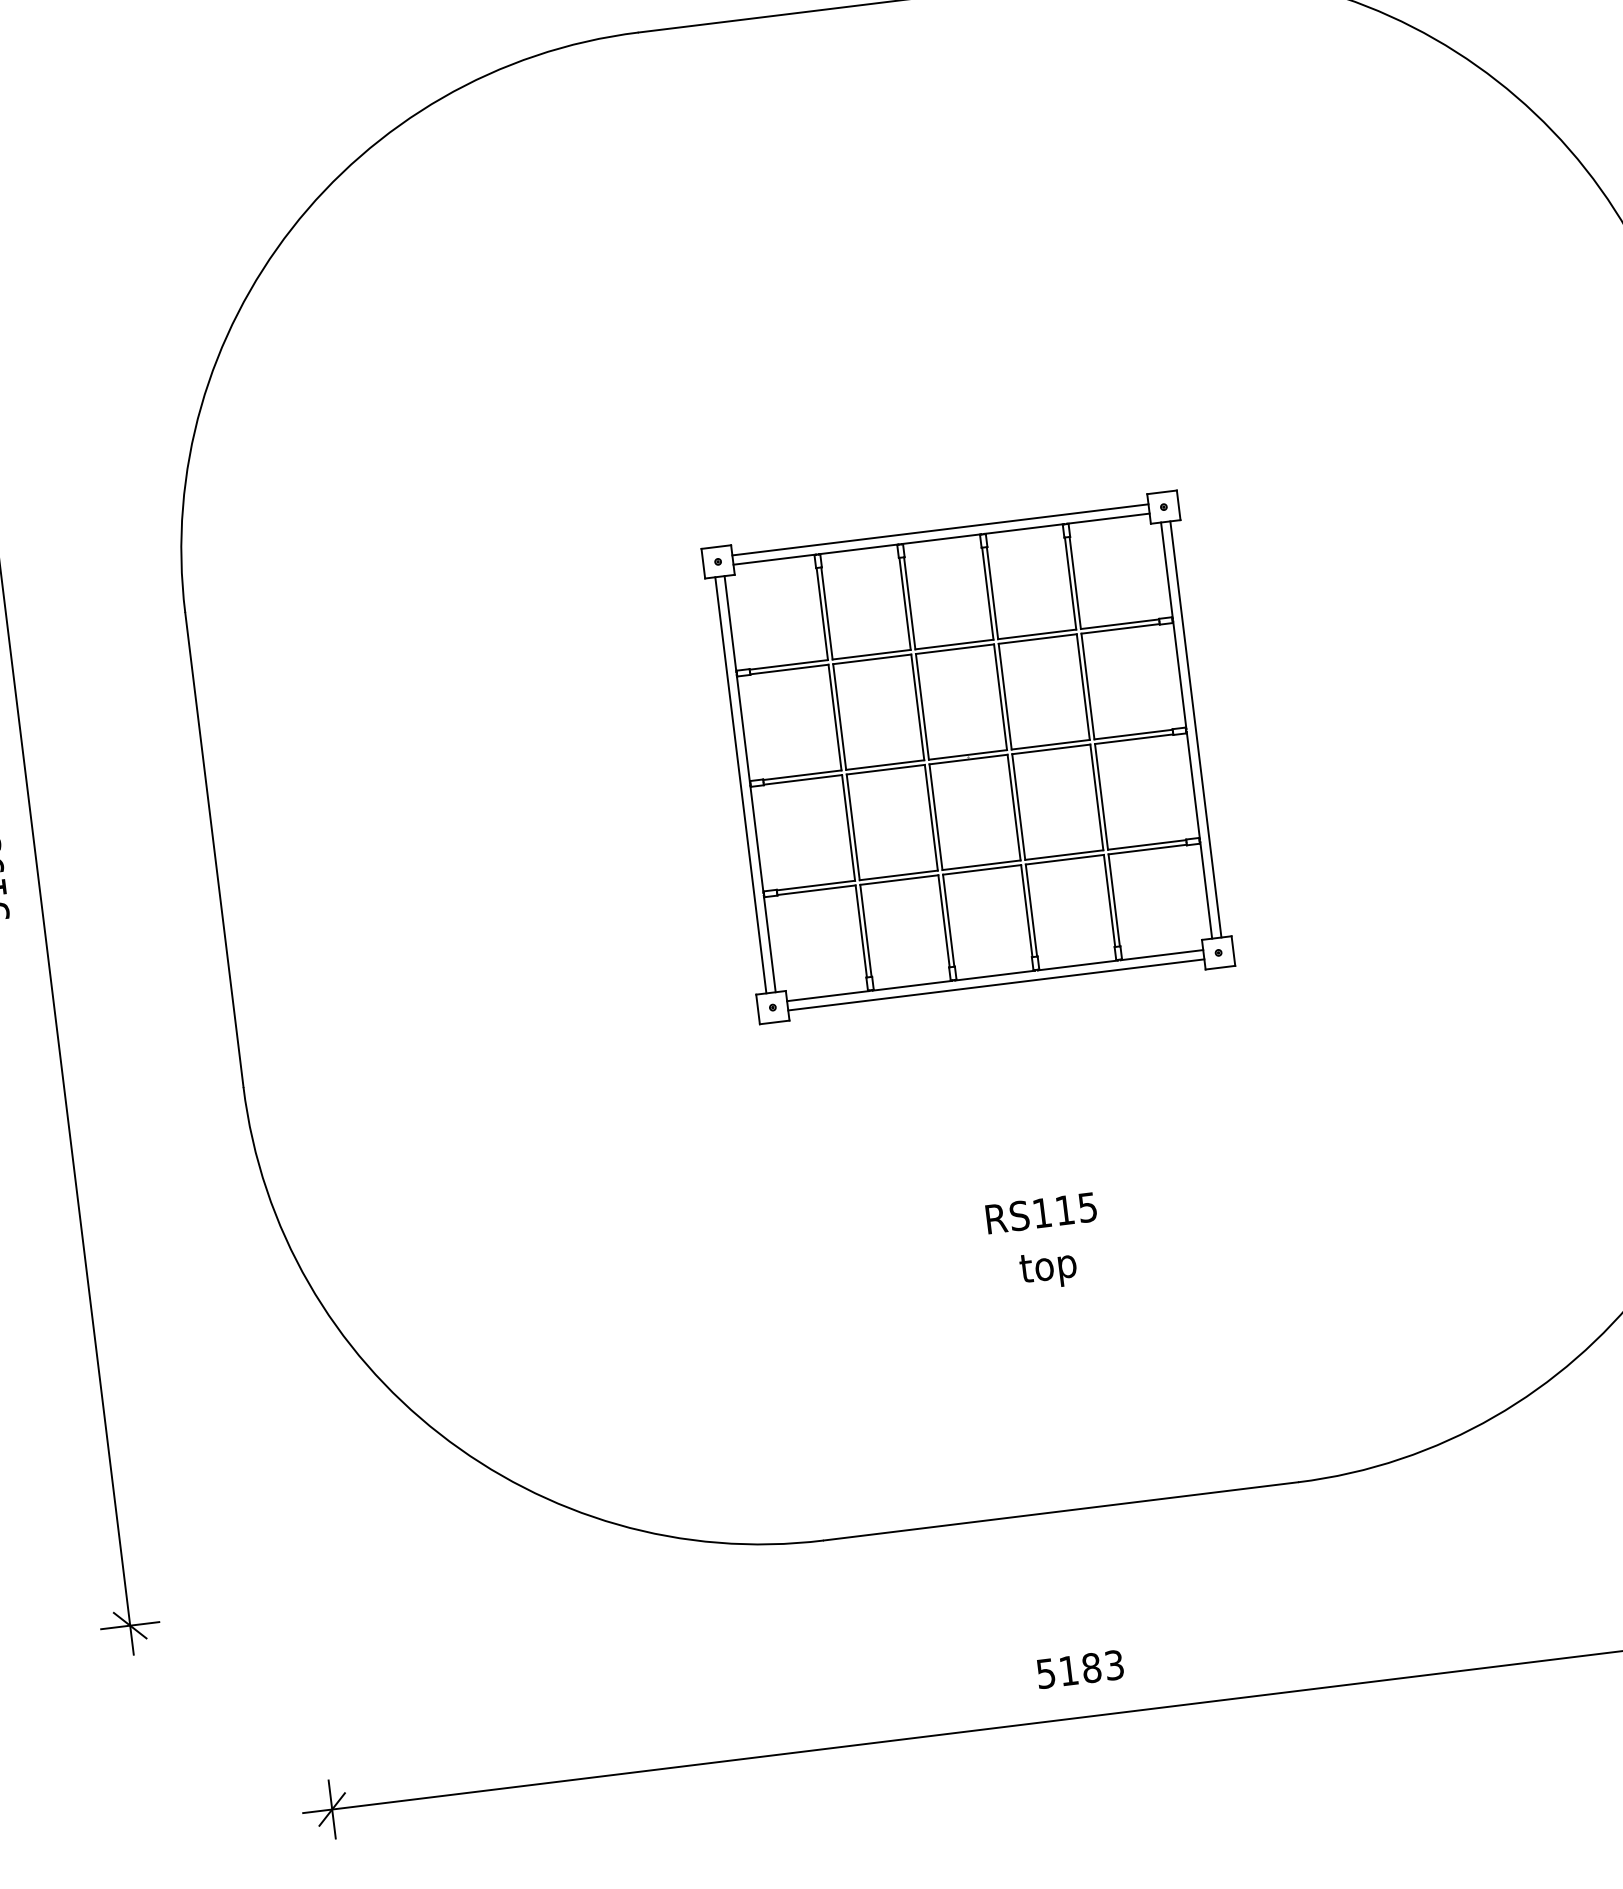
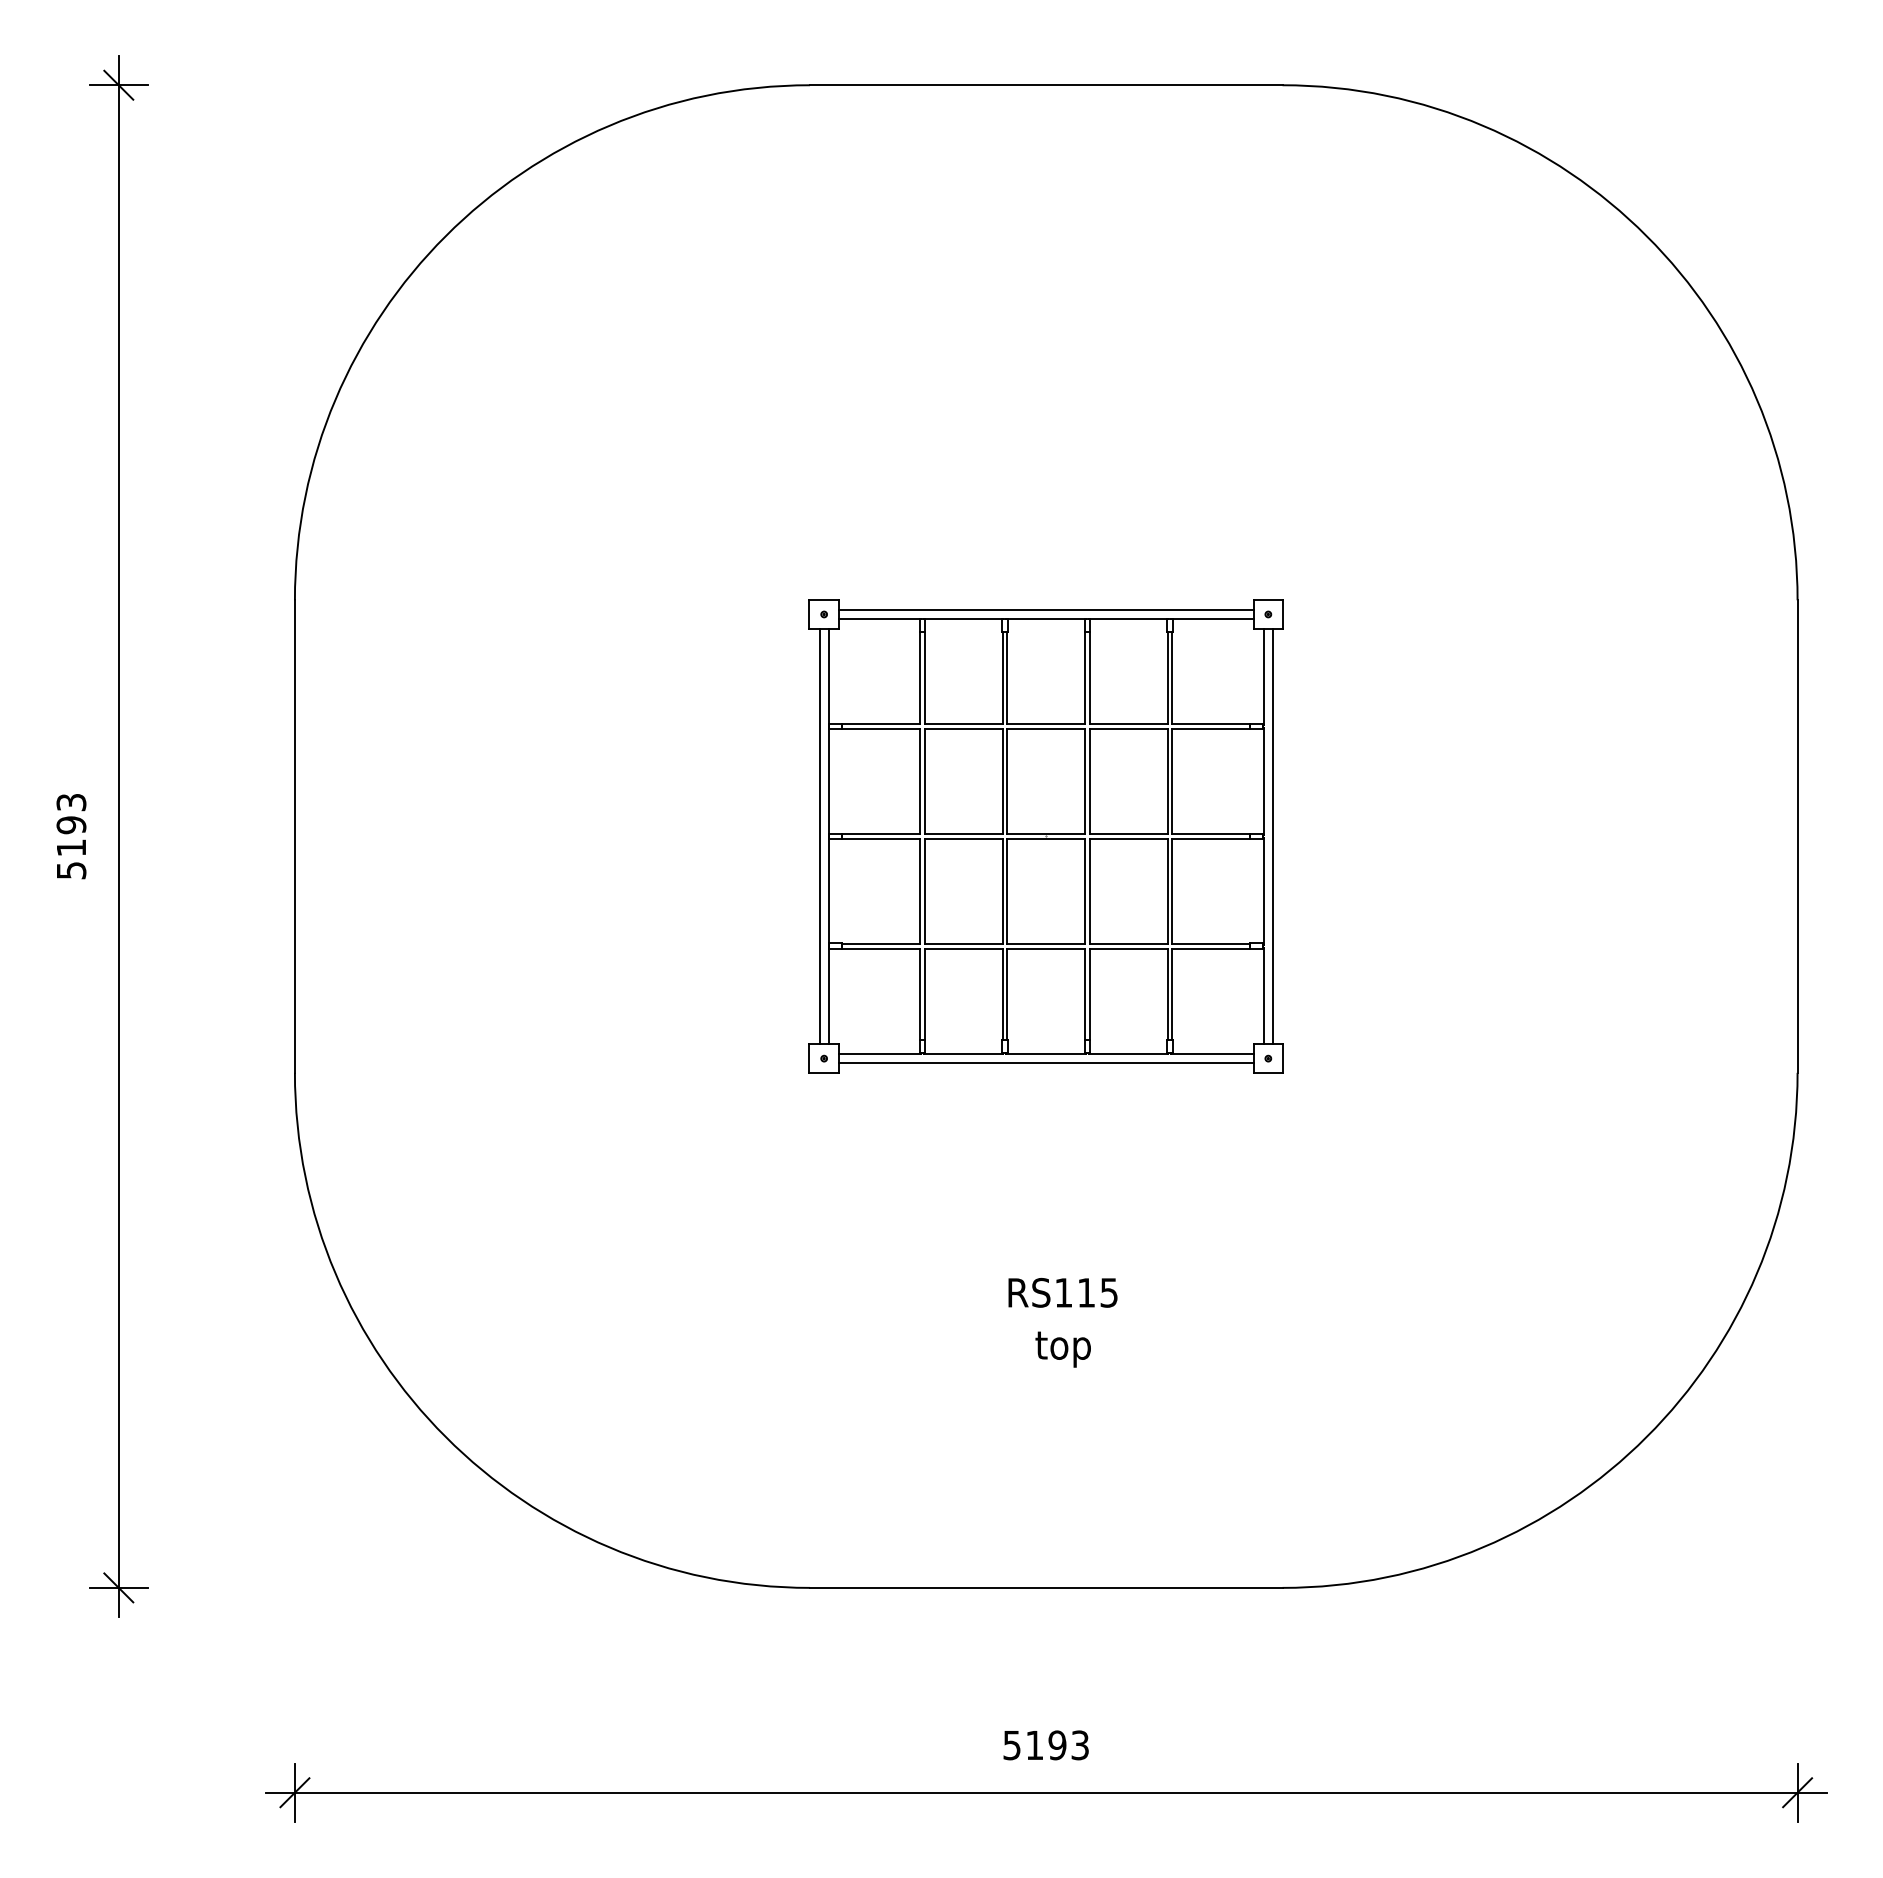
text: (1091, 1668) -> (1057, 1745), 5183 -> 5193

